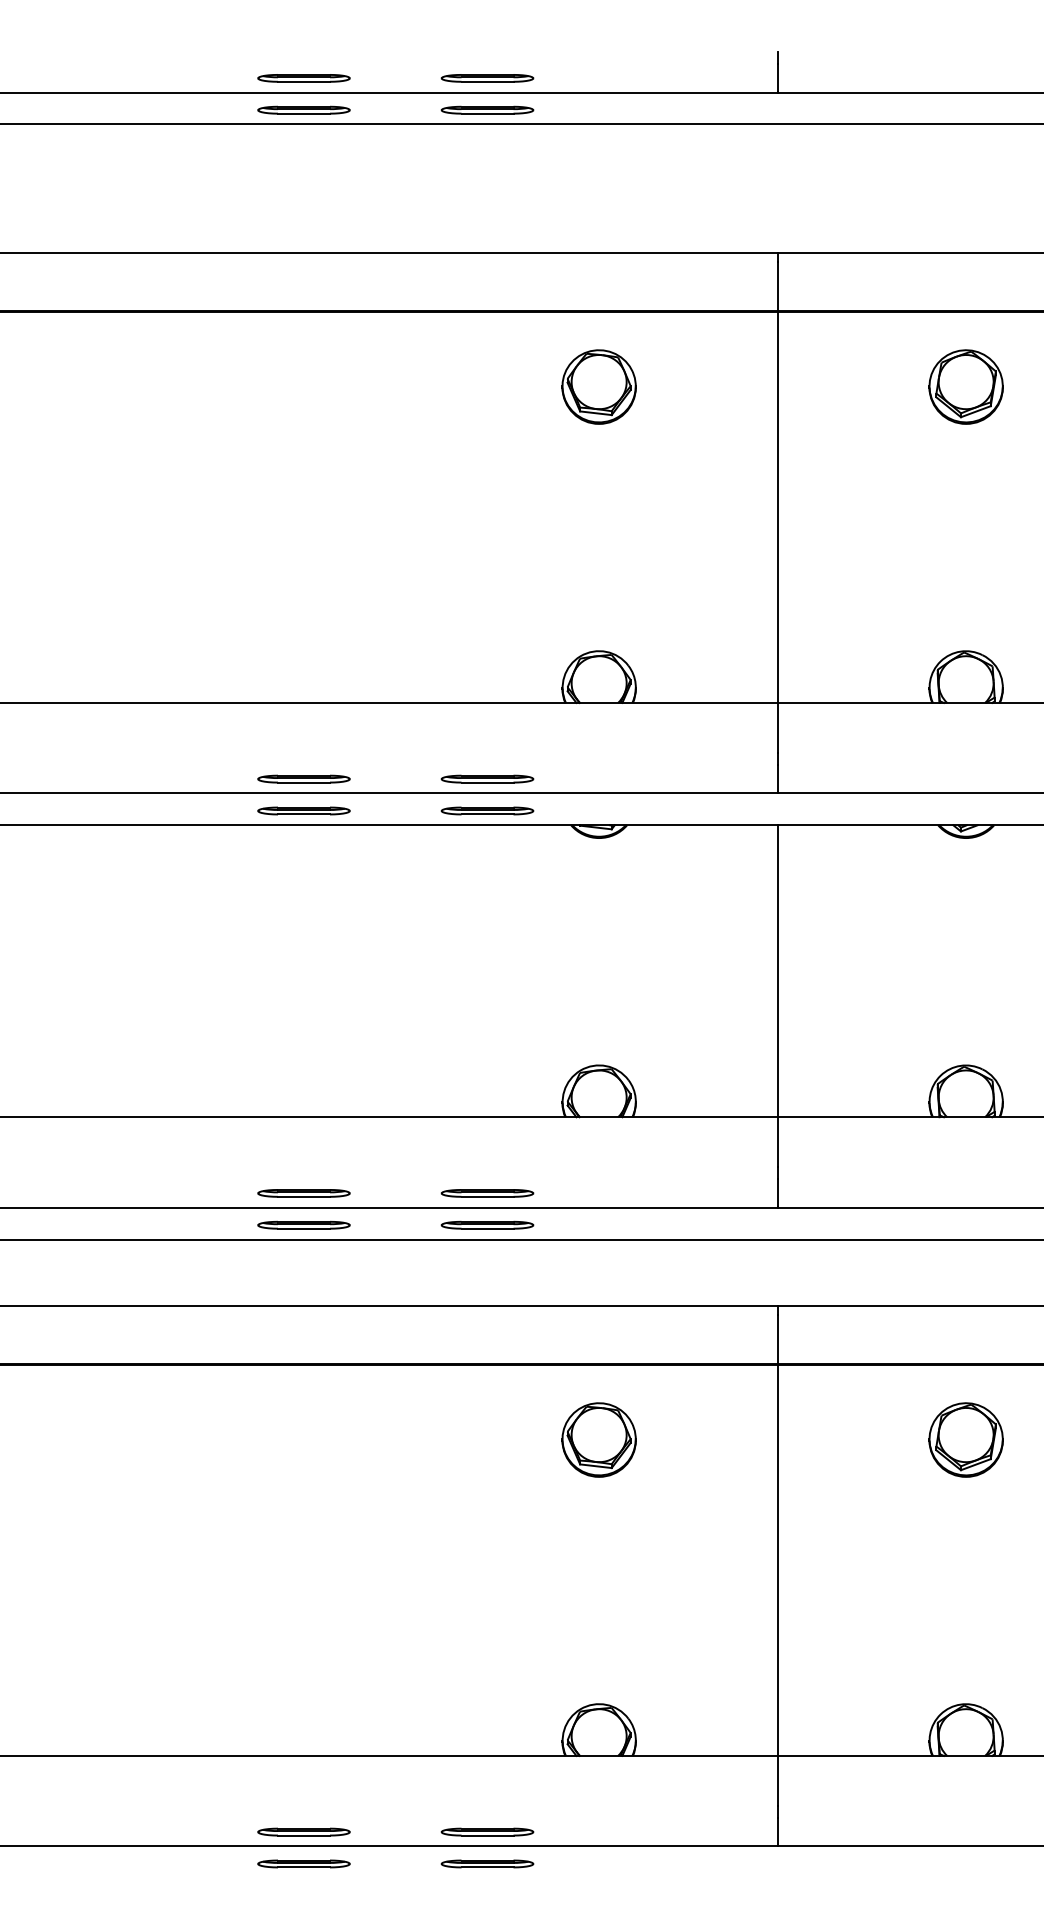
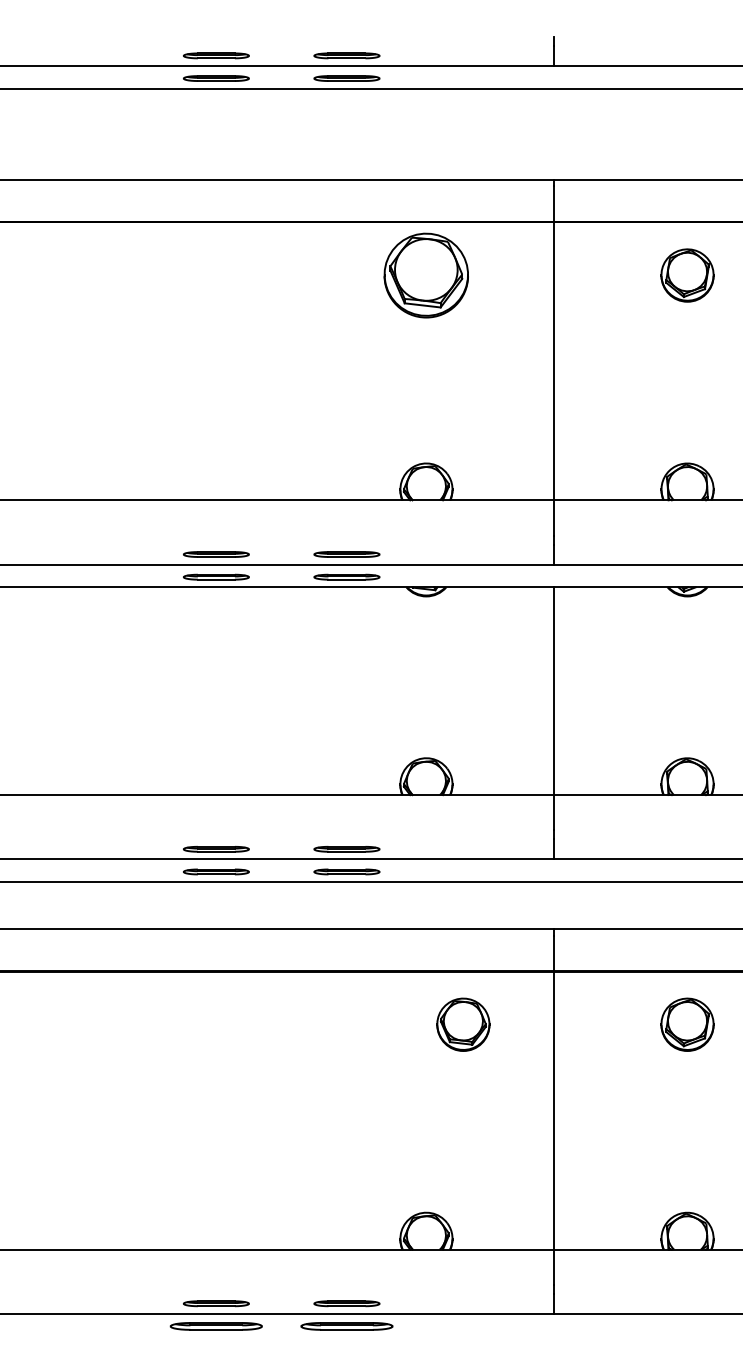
part: (599, 386) -> (426, 275), size x1.6
part: (599, 1439) -> (463, 1024), moved
part: (304, 1864) -> (216, 1326), size x1.4
part: (486, 1864) -> (346, 1326), size x1.4

